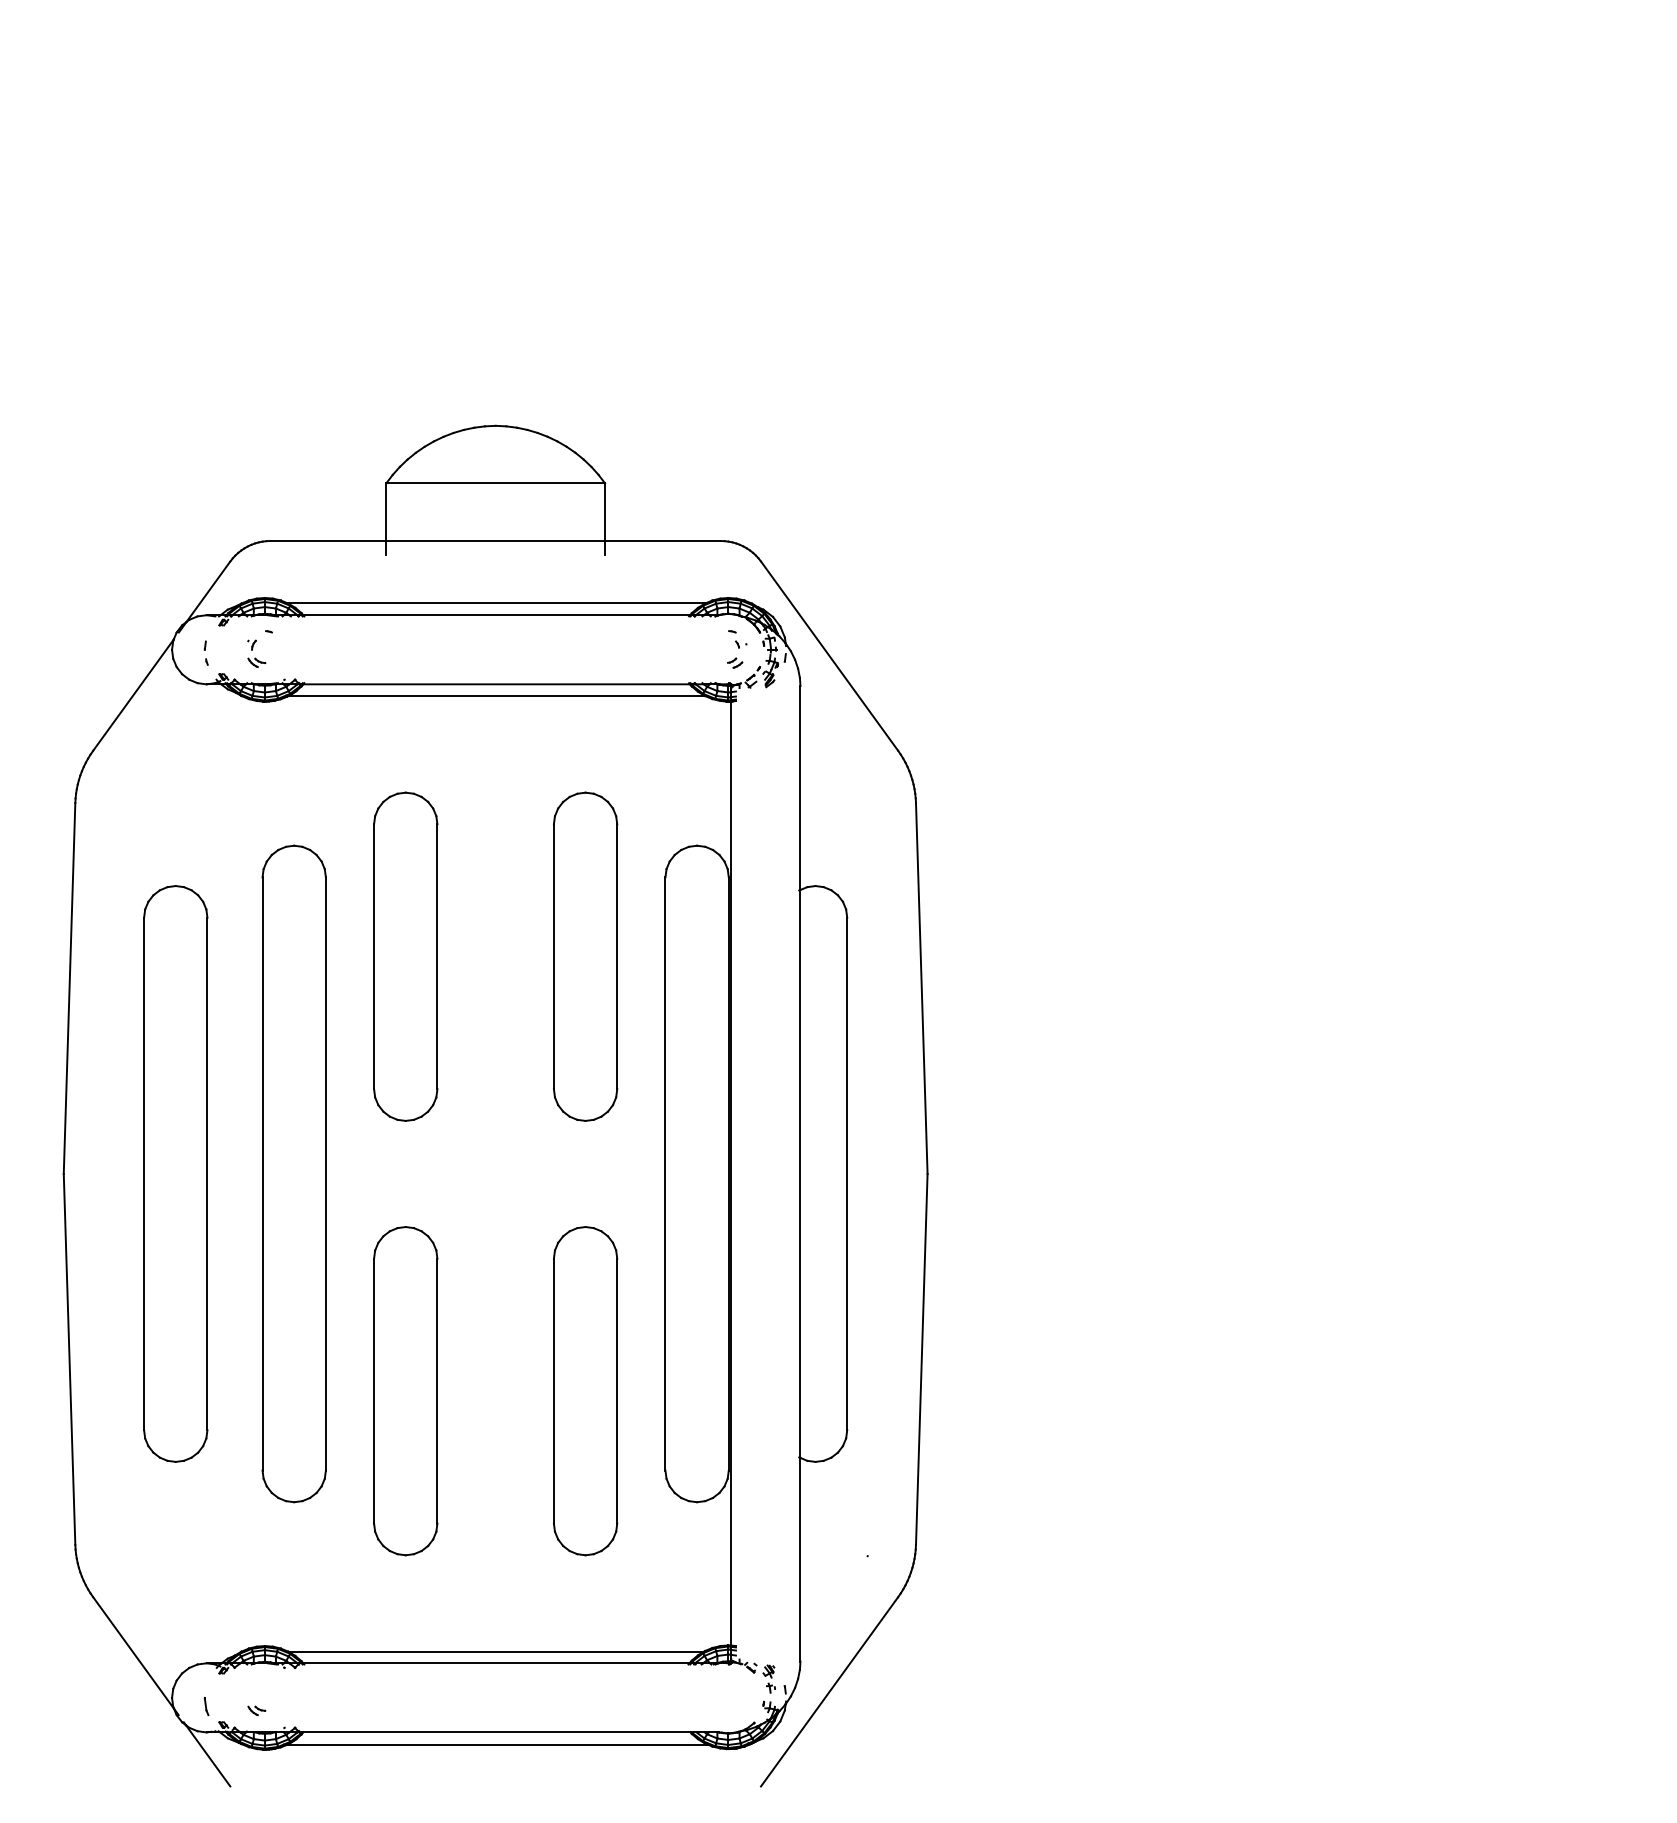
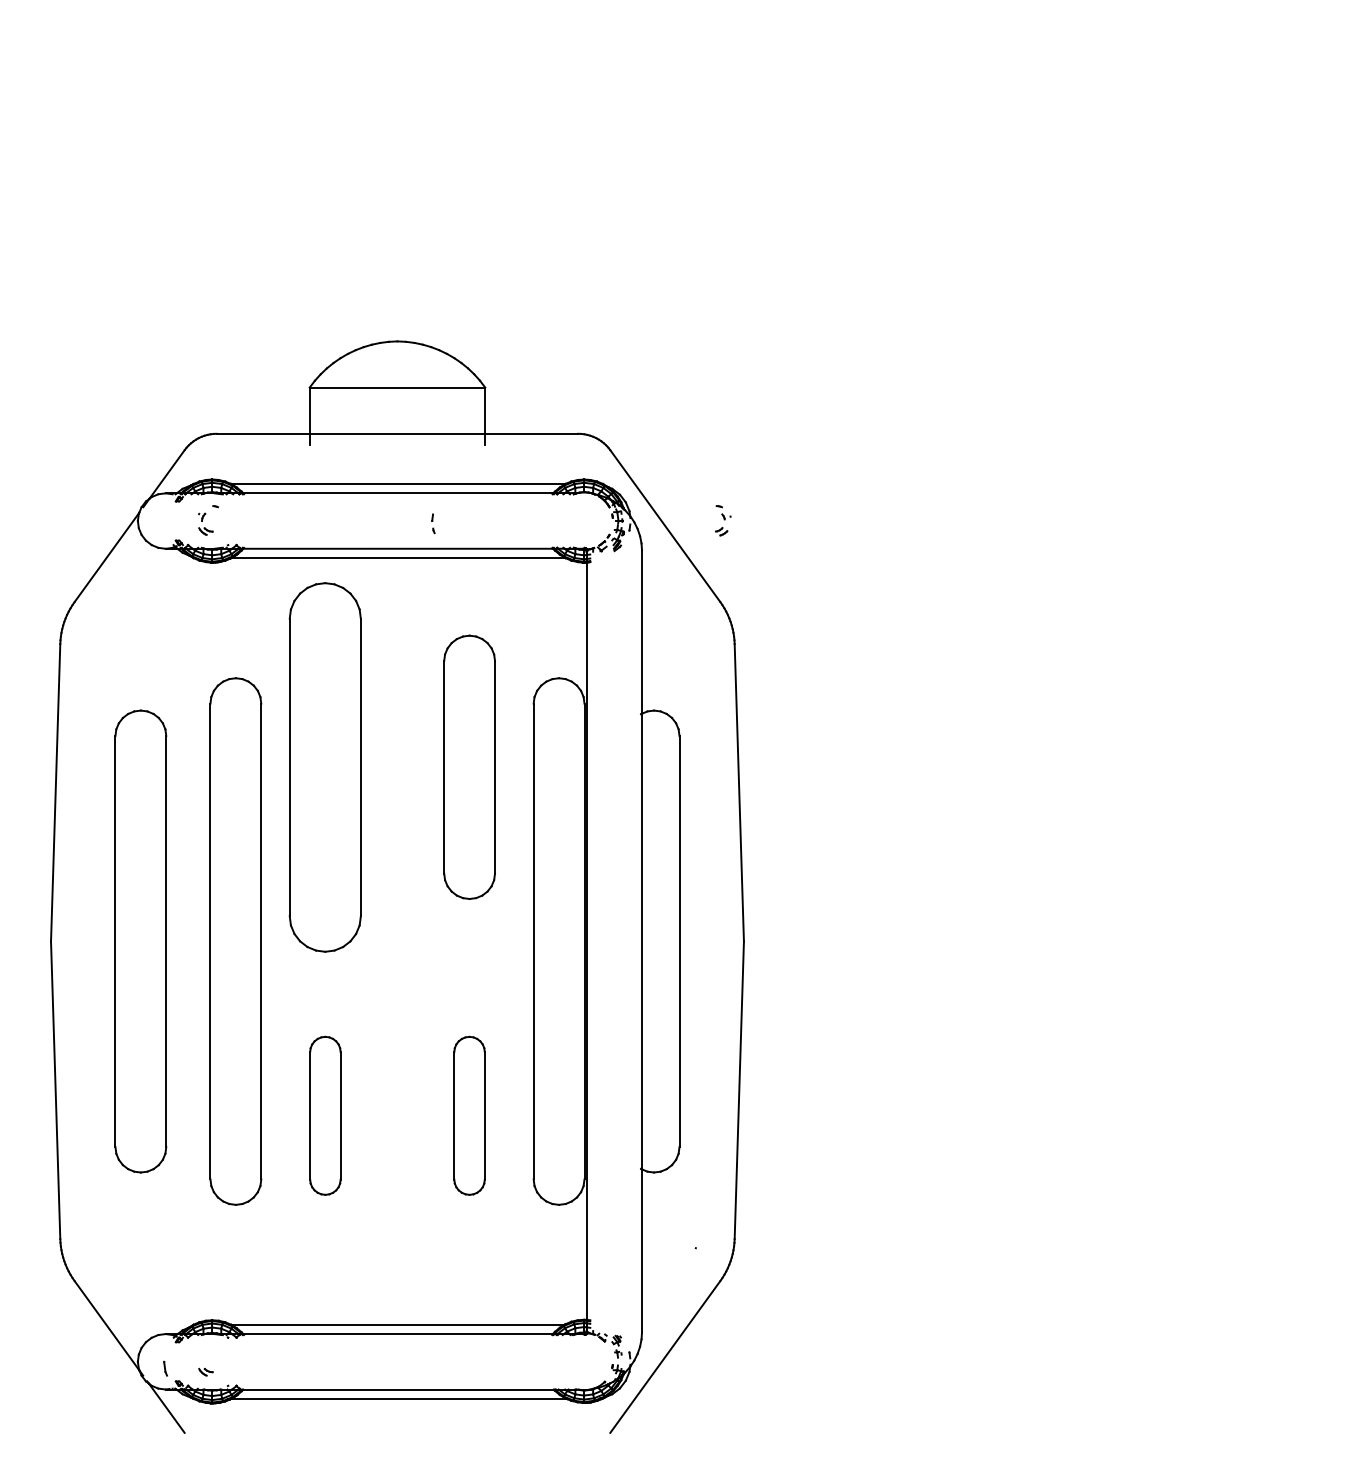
part: (737, 649) -> (723, 520), moved
part: (206, 652) -> (433, 523), moved
part: (405, 955) -> (325, 766), size x1.4
part: (405, 1390) -> (325, 1115), size x0.6
part: (585, 1390) -> (469, 1115), size x0.6

